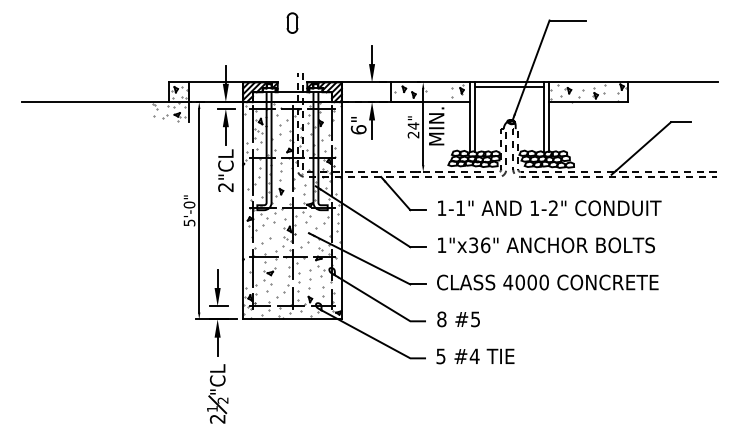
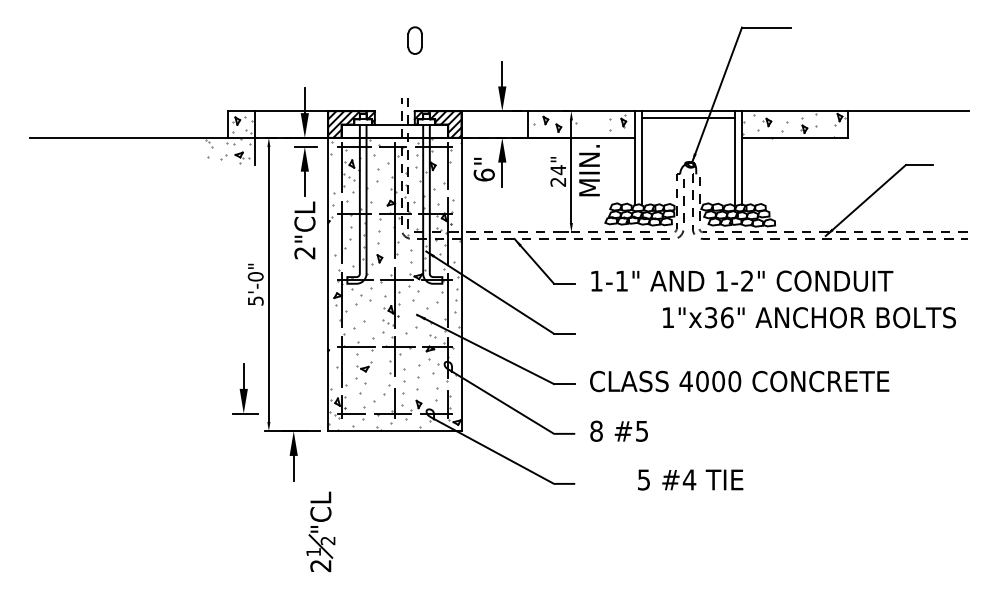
part: (292, 22) -> (415, 39), moved
text: (546, 245) -> (809, 317), moved
part: (218, 287) -> (244, 388), moved
text: (475, 356) -> (690, 480), moved
part: (217, 393) -> (320, 531), moved

